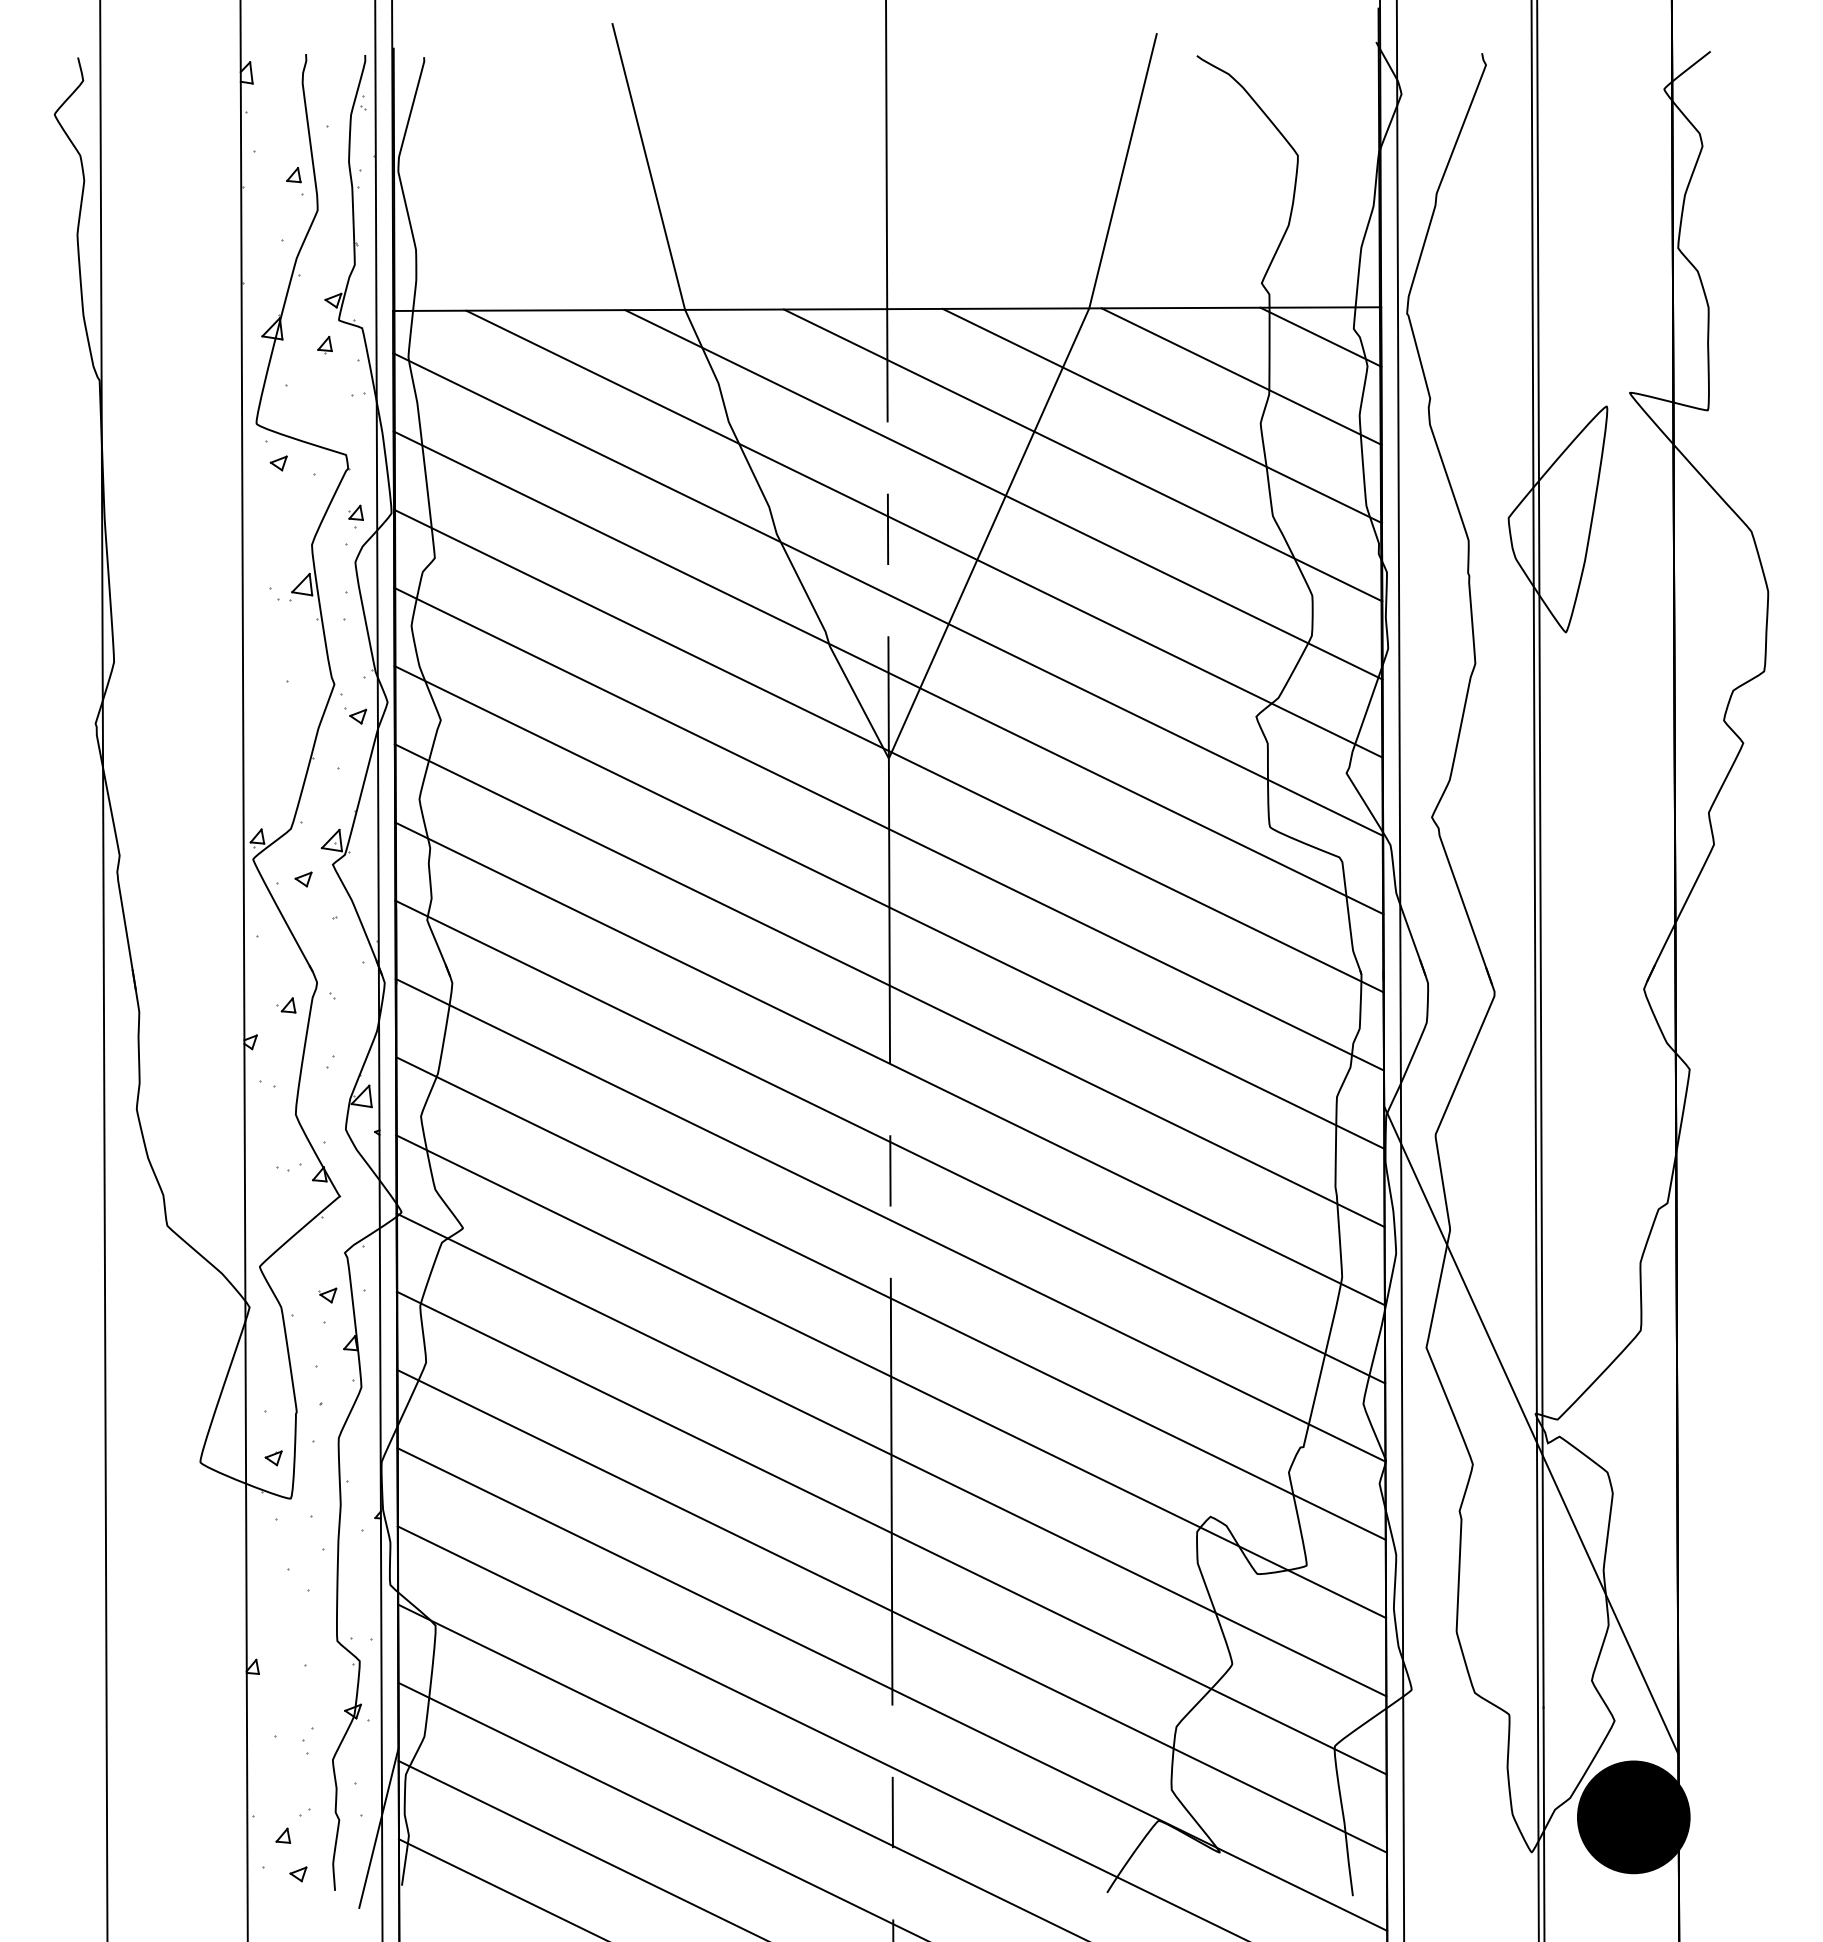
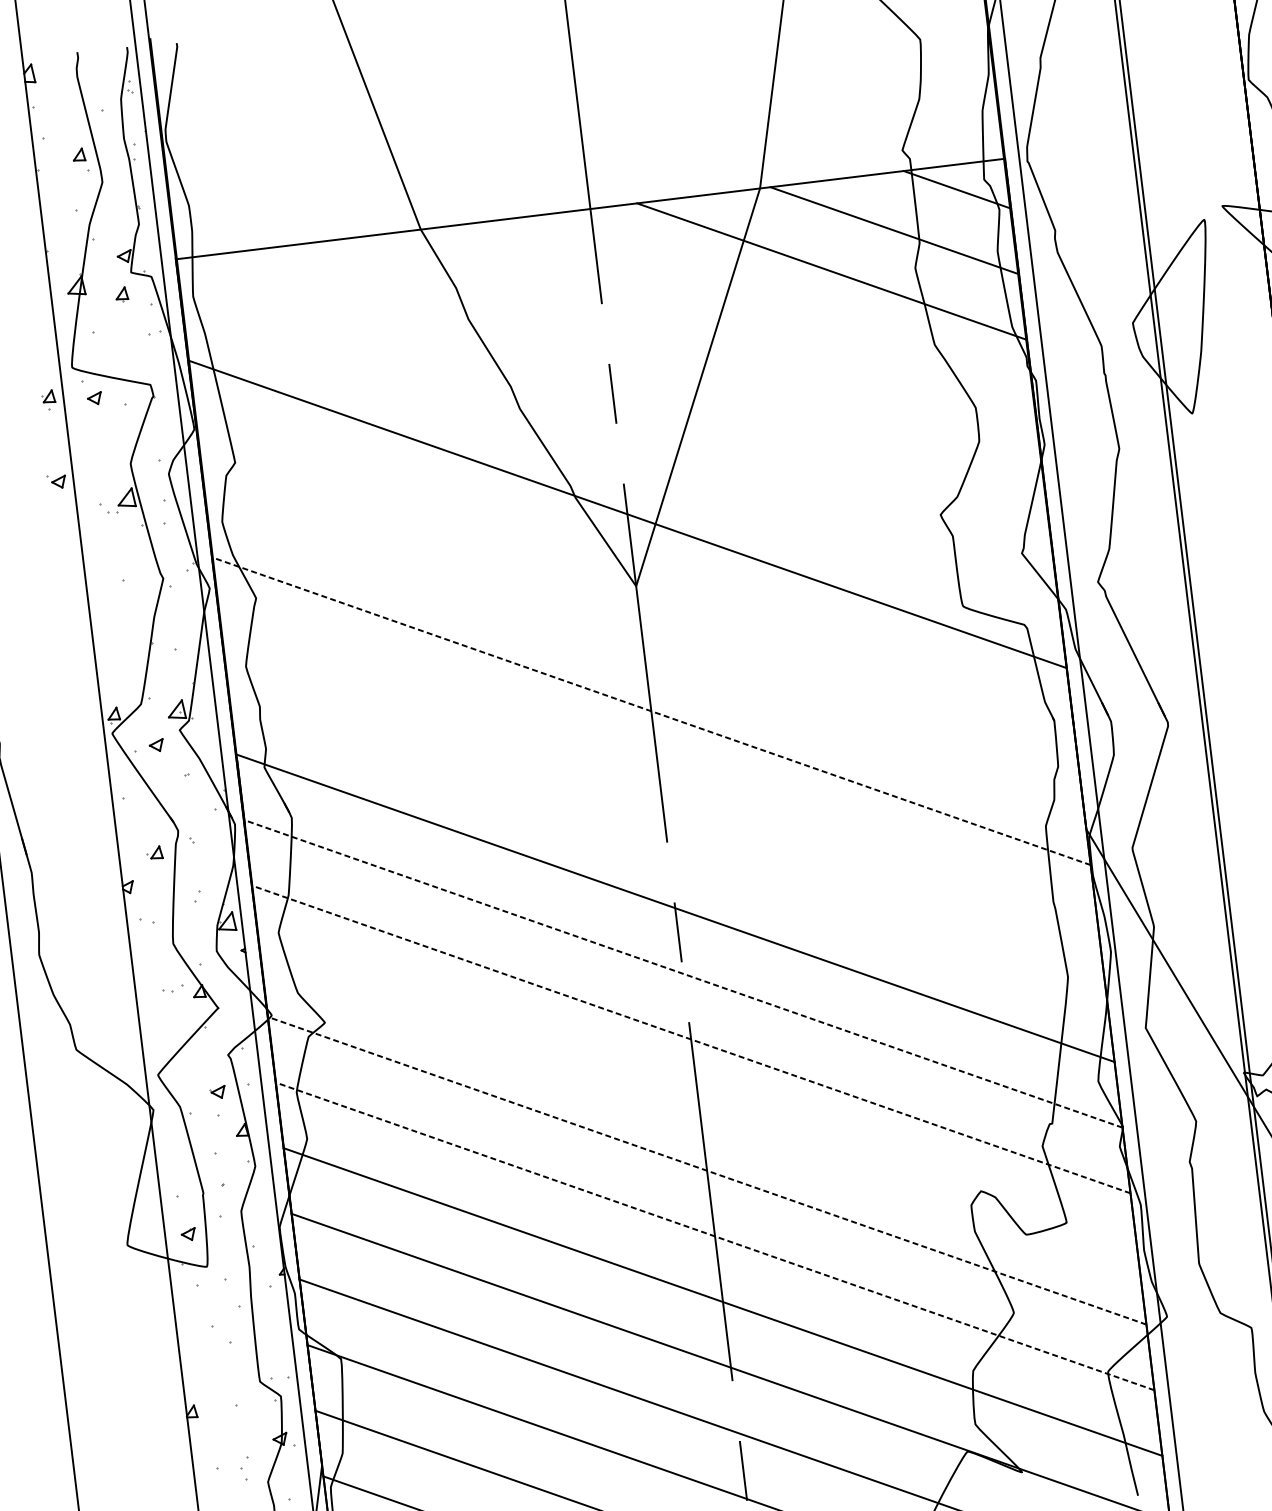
line: (1082, 455) -> (768, 312), removed
line: (1003, 494) -> (706, 353), removed
part: (355, 516) -> (48, 399), moved
line: (924, 533) -> (643, 393), removed
line: (888, 594) -> (619, 448), removed
part: (355, 715) -> (56, 481), moved
line: (888, 750) -> (635, 579), removed
line: (889, 828) -> (643, 644), removed
line: (889, 907) -> (651, 711), solid -> dashed
line: (889, 985) -> (659, 776), removed
line: (889, 1063) -> (666, 842), removed
line: (890, 1220) -> (683, 974), solid -> dashed
line: (890, 1298) -> (690, 1039), solid -> dashed
line: (891, 1376) -> (699, 1104), removed
line: (891, 1454) -> (707, 1170), solid -> dashed
line: (891, 1533) -> (714, 1236), solid -> dashed

